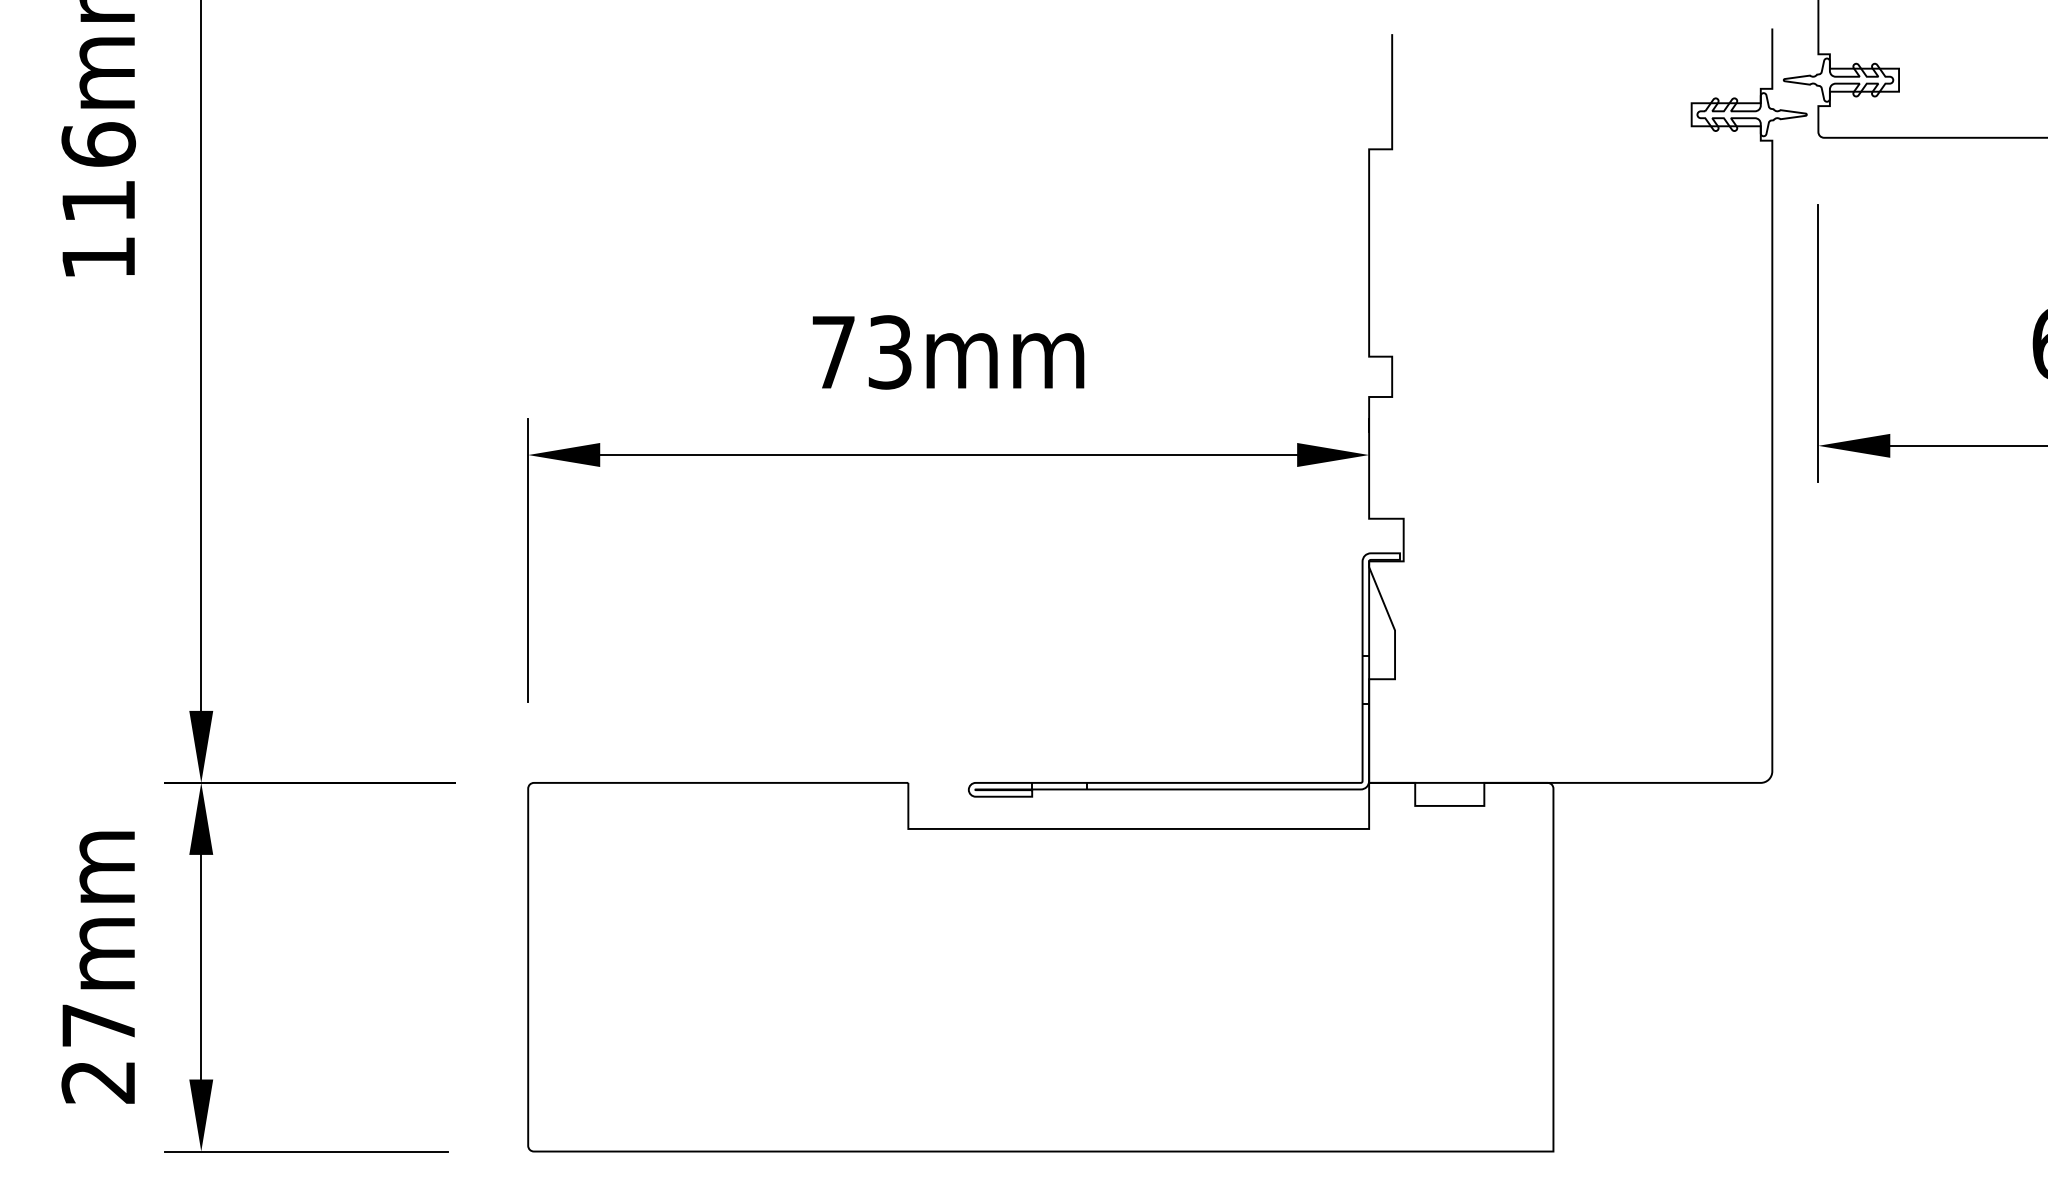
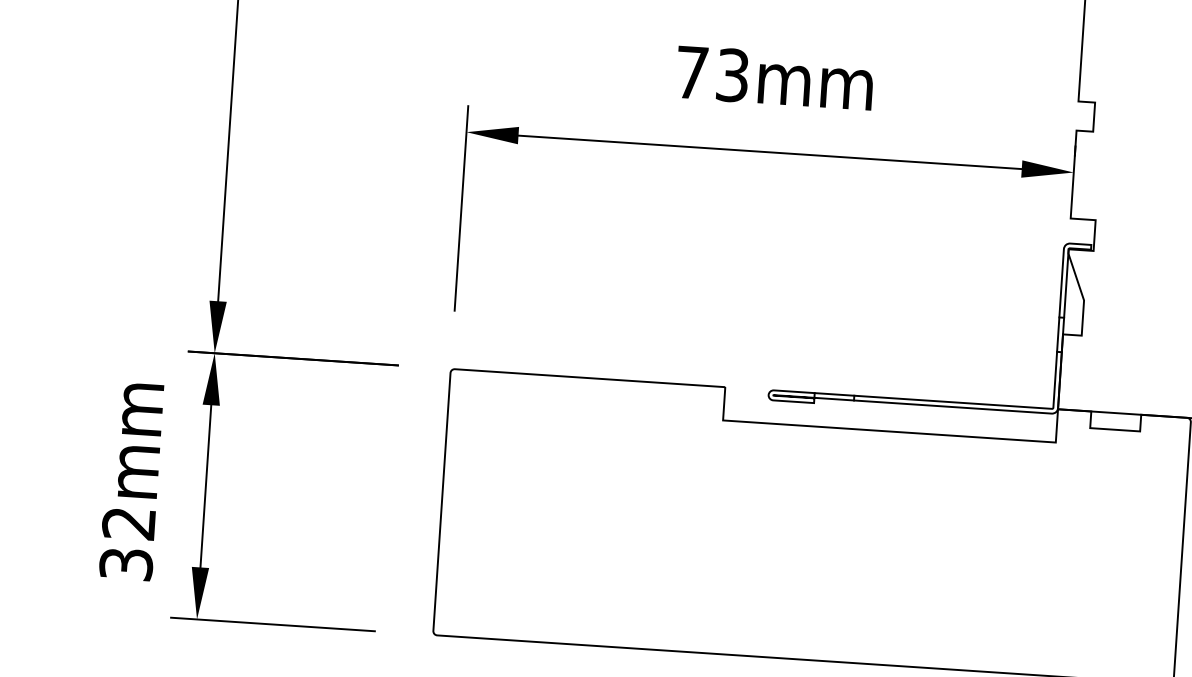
text: (98, 1053) -> (127, 543), 27mm -> 32mm

